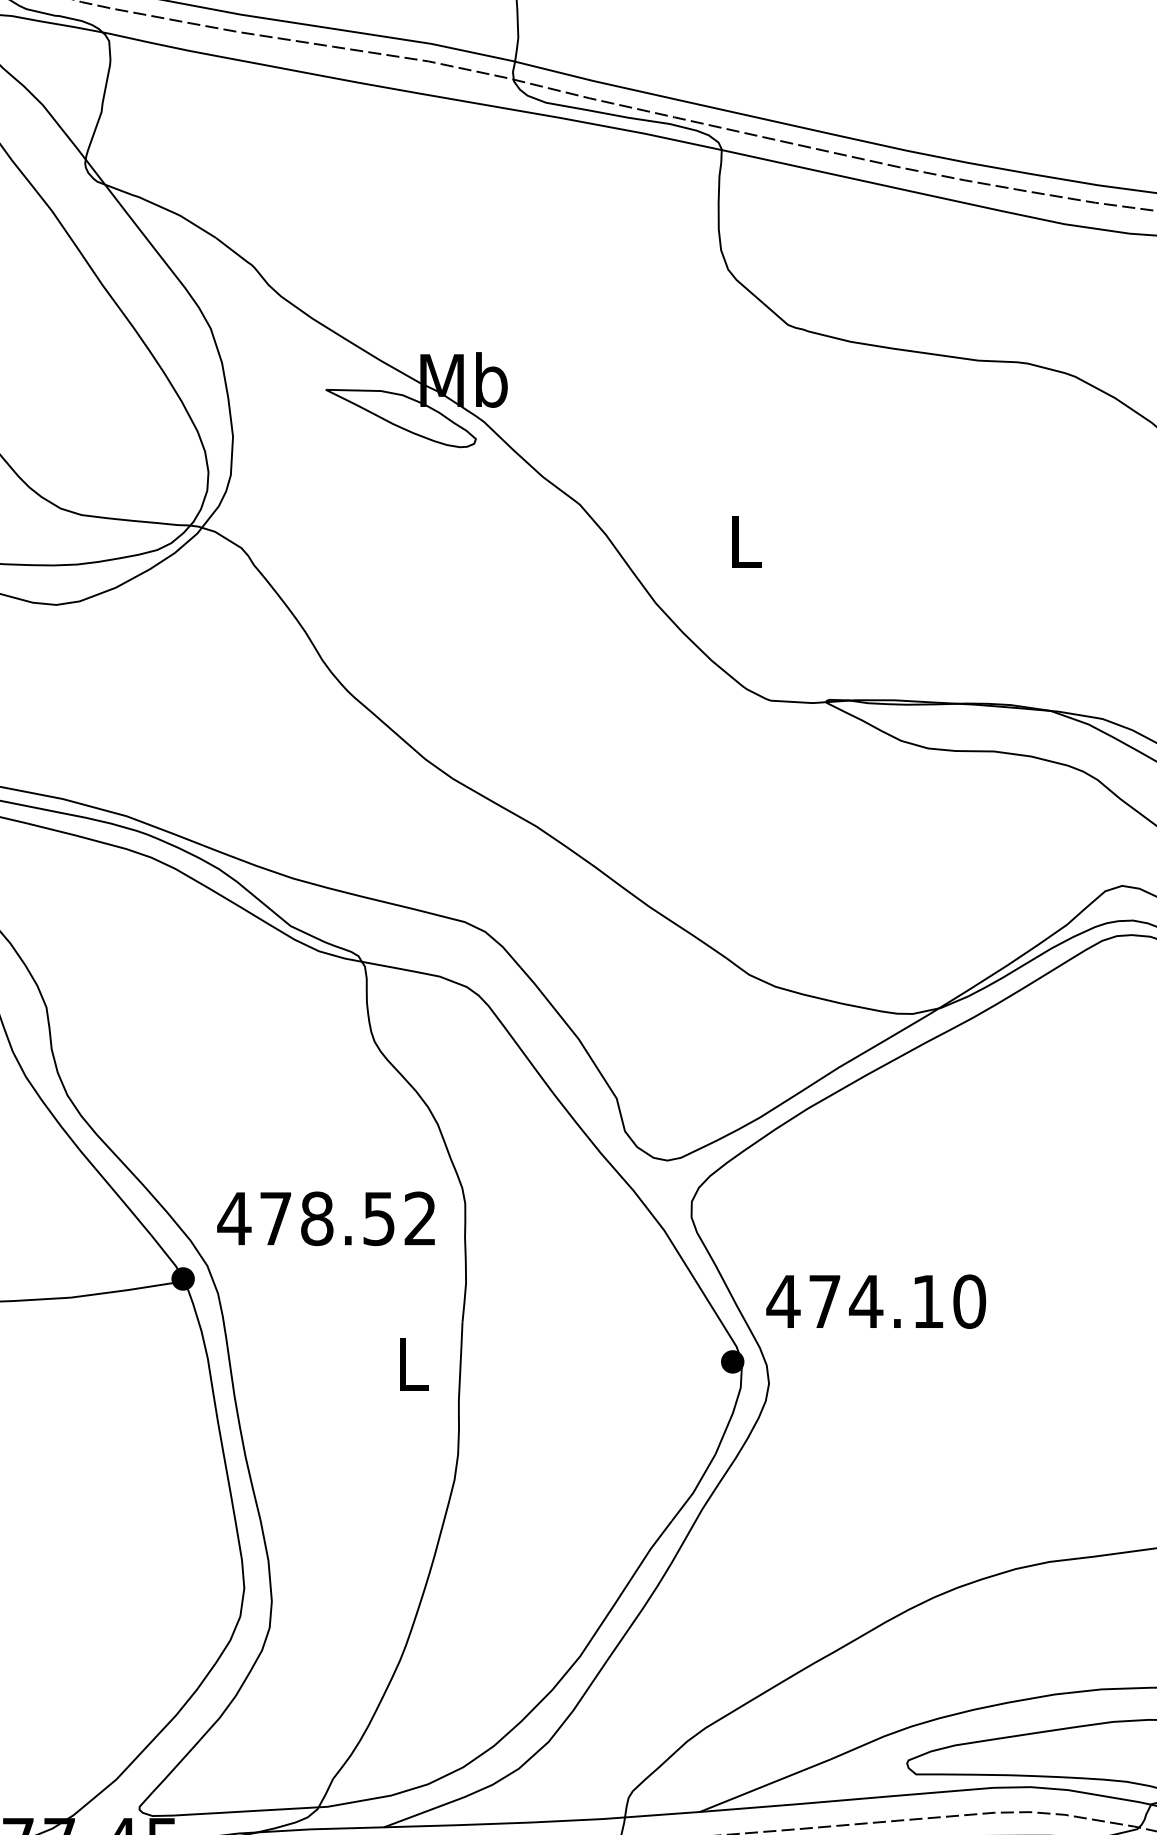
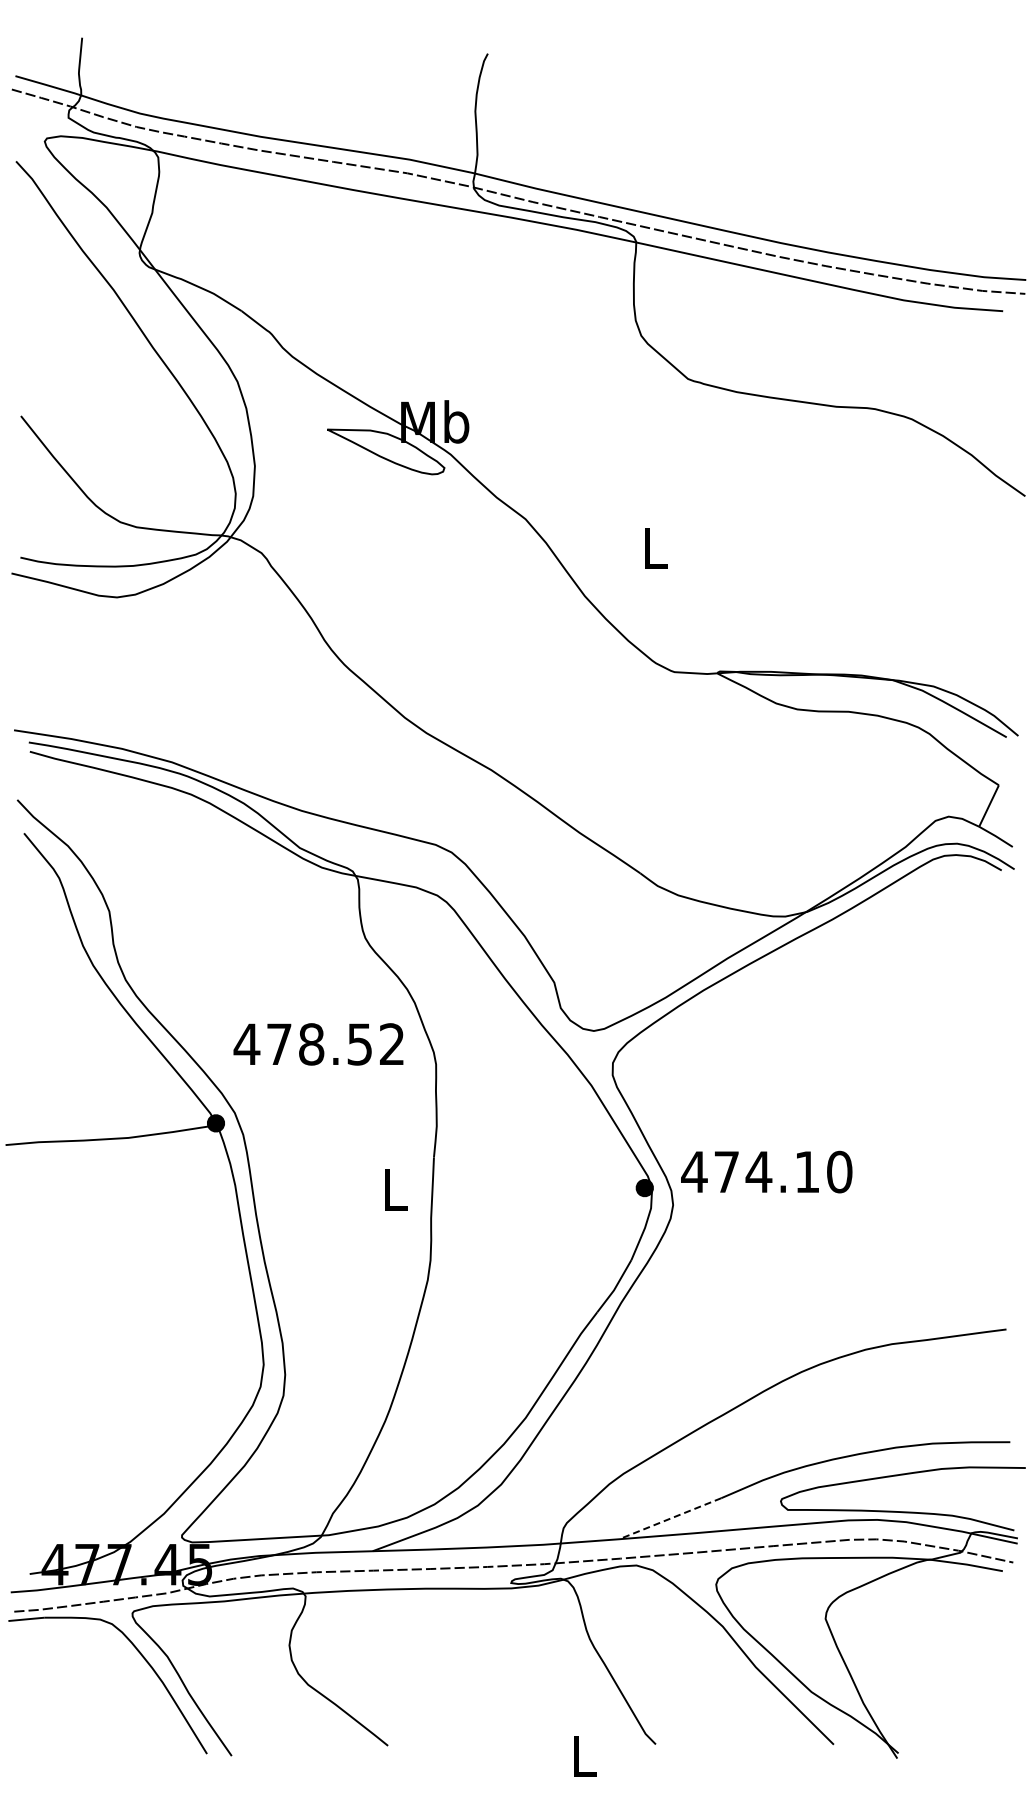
text: (326, 1218) -> (318, 1044), moved
text: (875, 1300) -> (766, 1171), moved
line: (765, 1785) -> (670, 1518), solid -> dashed

